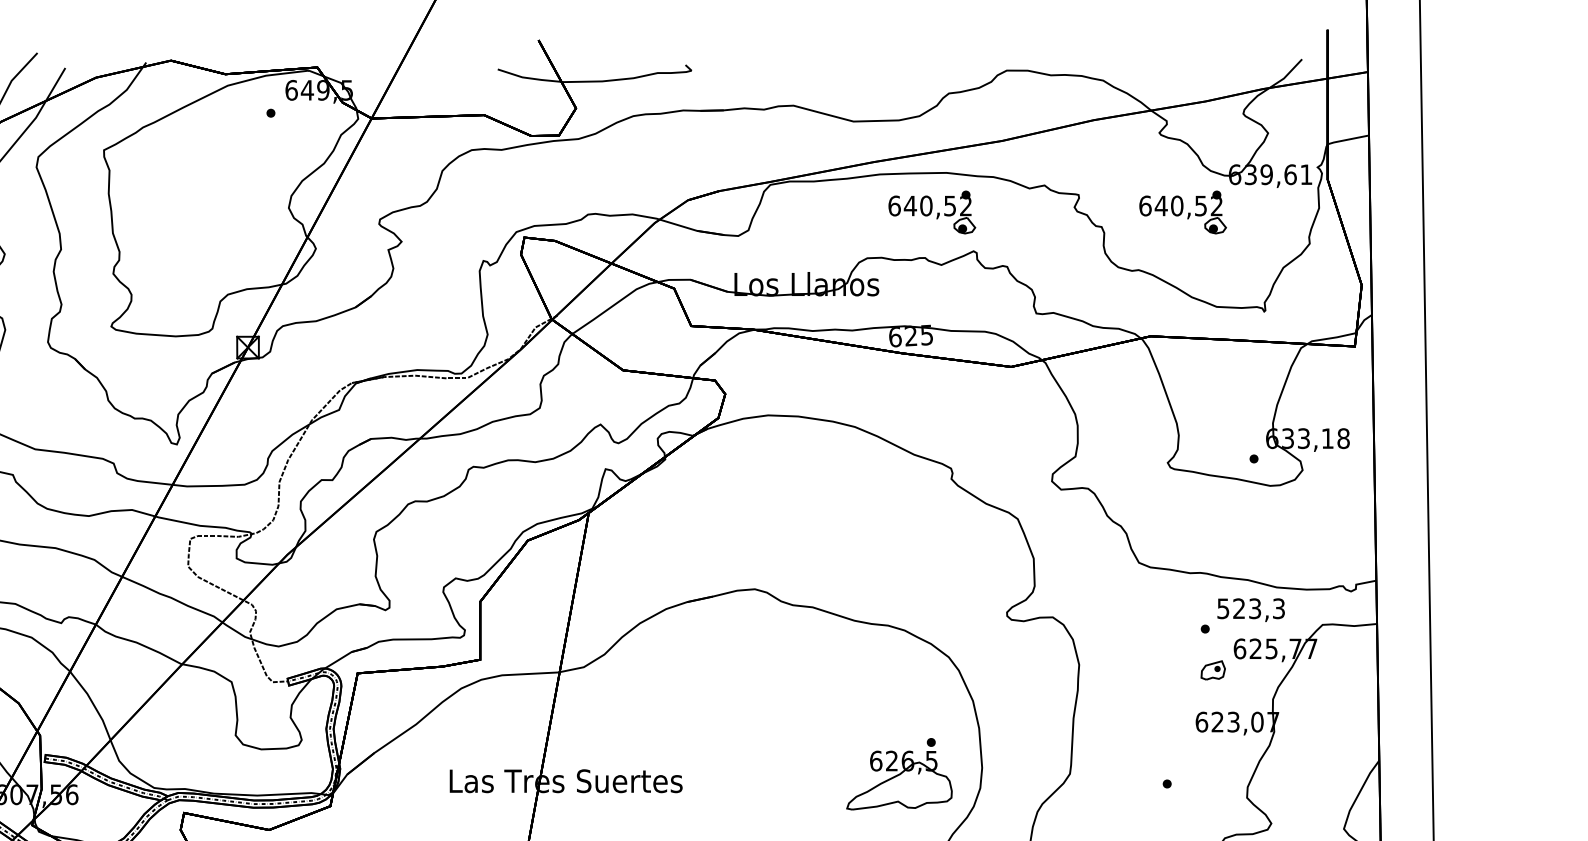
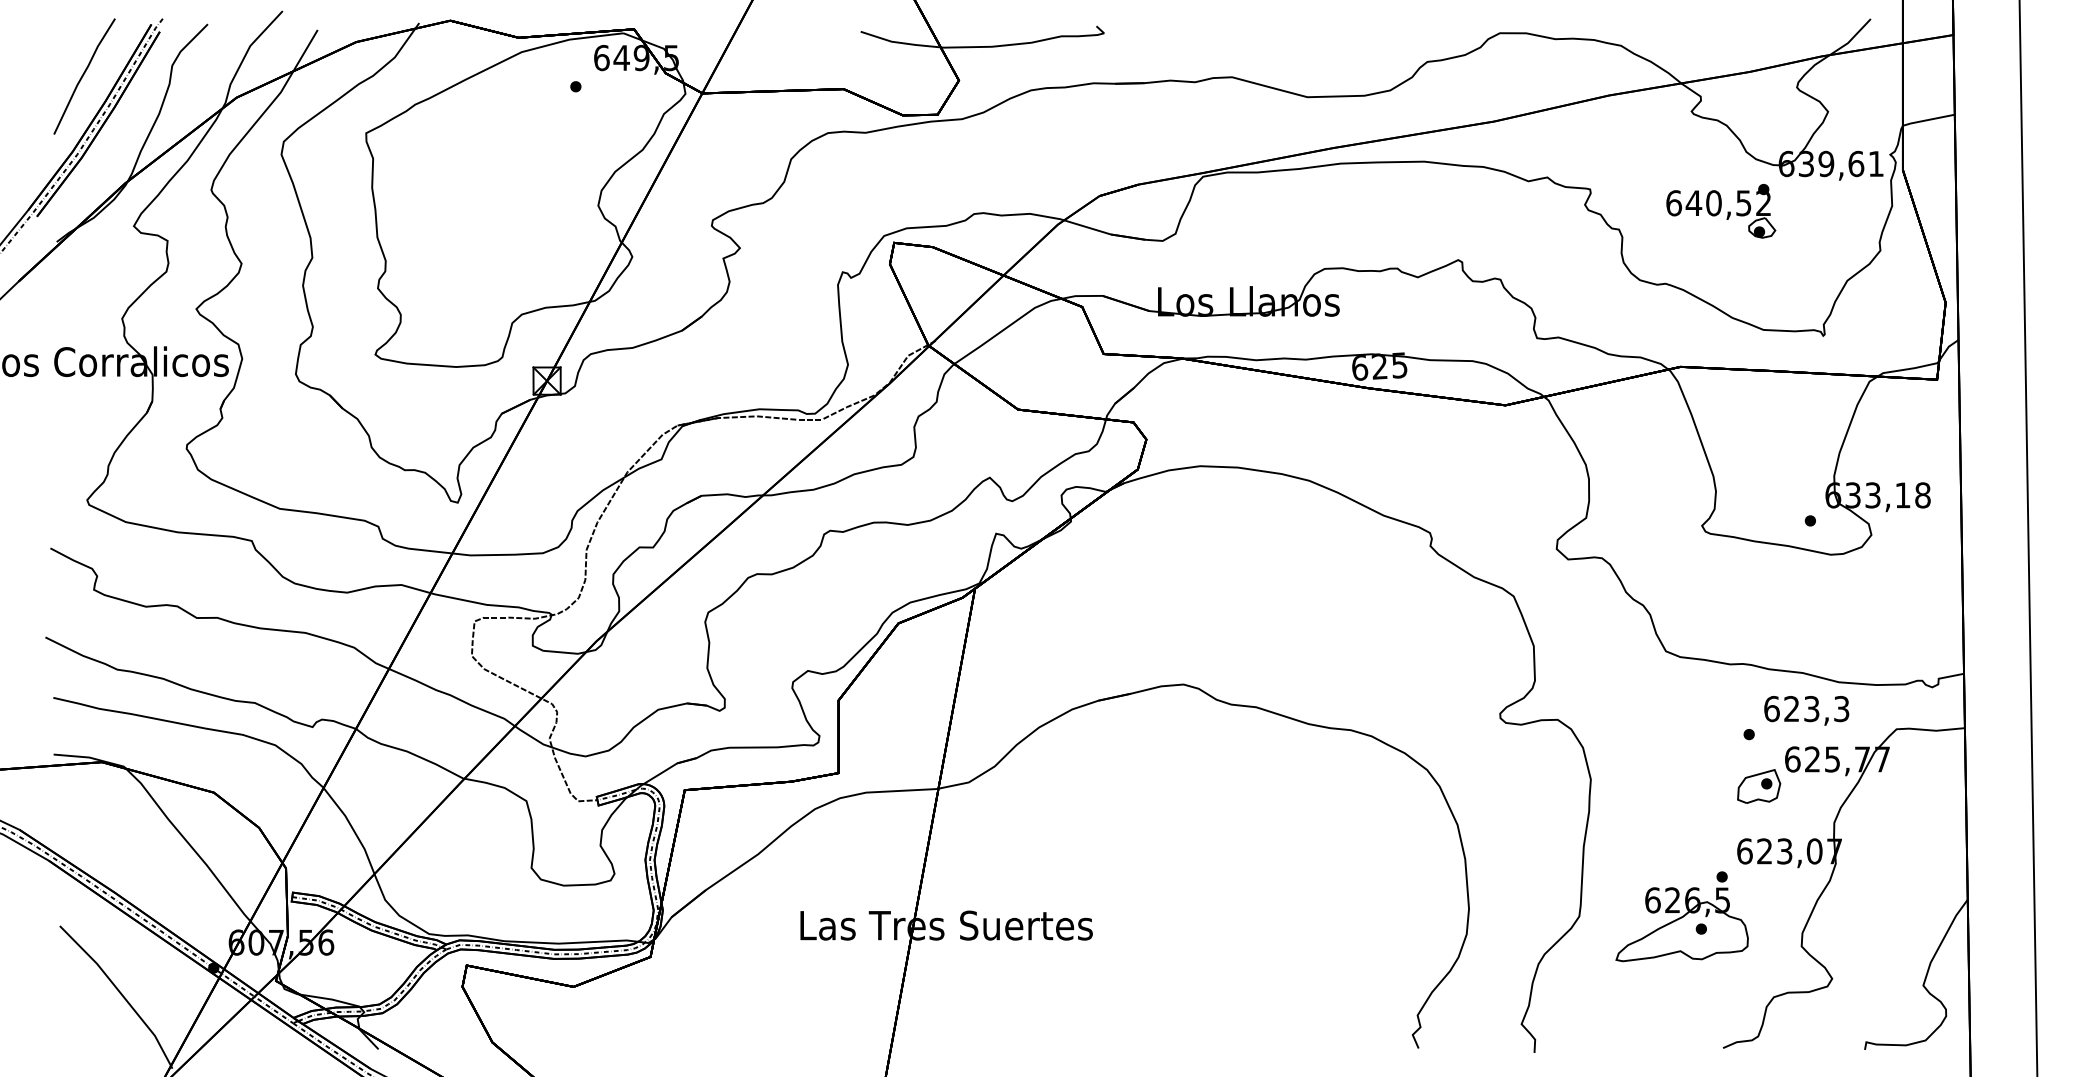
part: (932, 212) -> (1406, 211), removed
text: (1223, 609) -> (1771, 709), 523,3 -> 623,3
part: (1213, 670) -> (1759, 786), size x1.43
part: (898, 773) -> (1681, 916), moved

